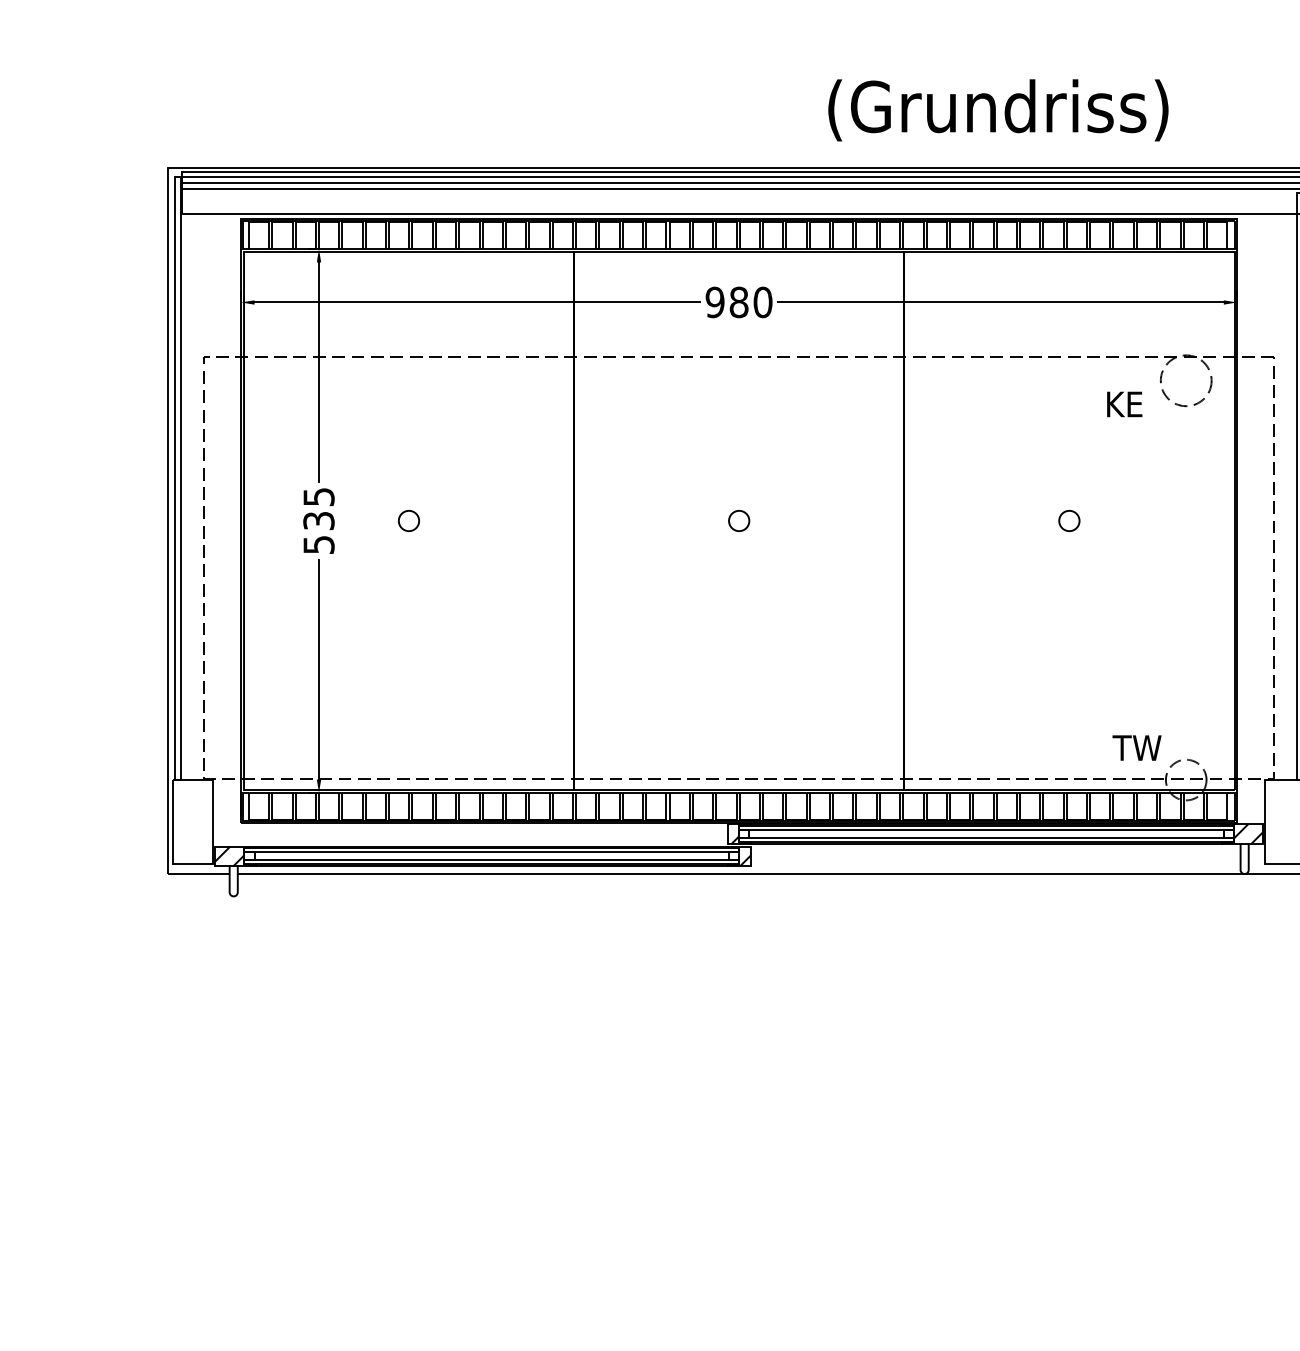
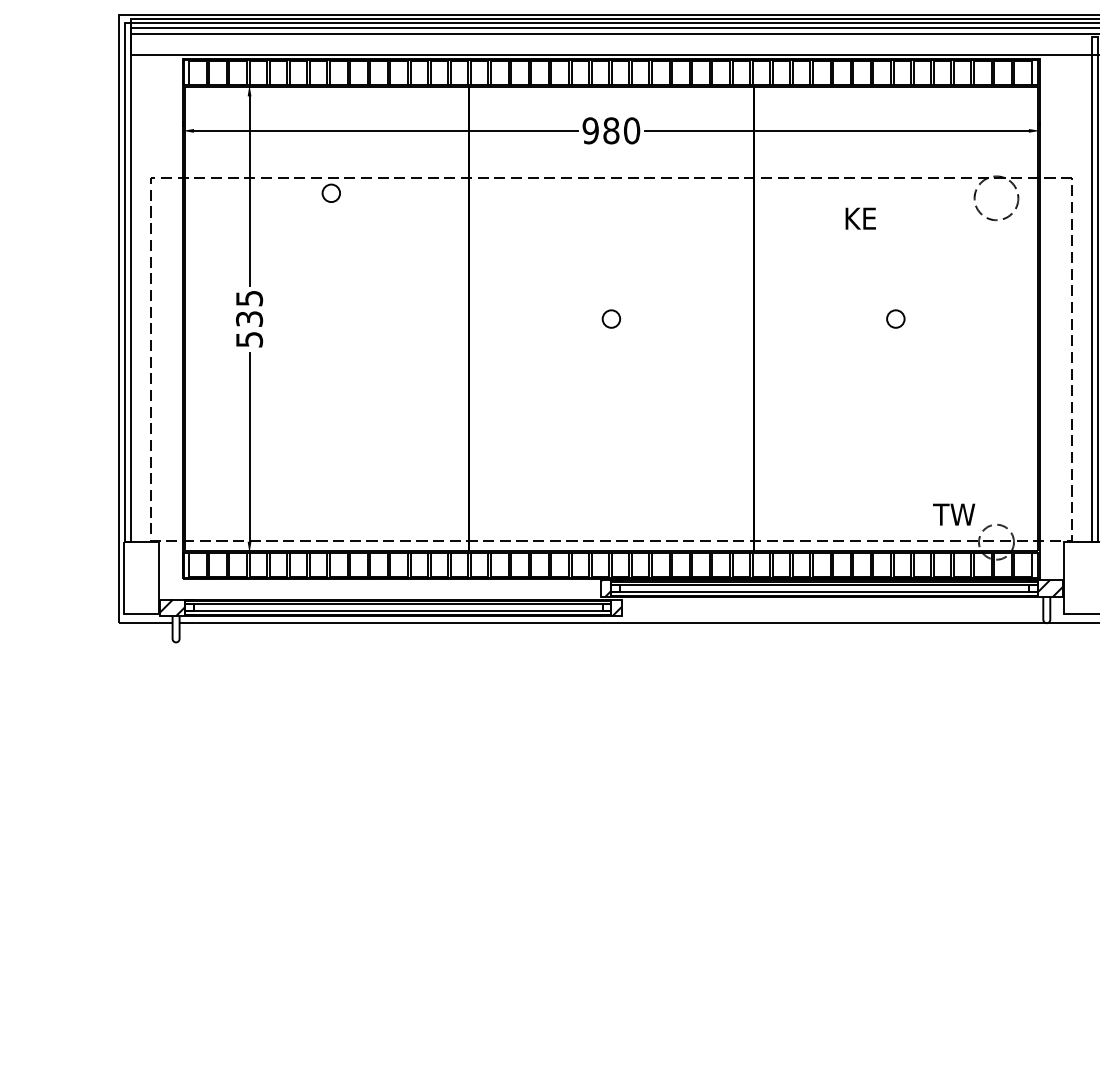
text: (1124, 404) -> (860, 218), moved
circle: (408, 520) -> (330, 192), moved

